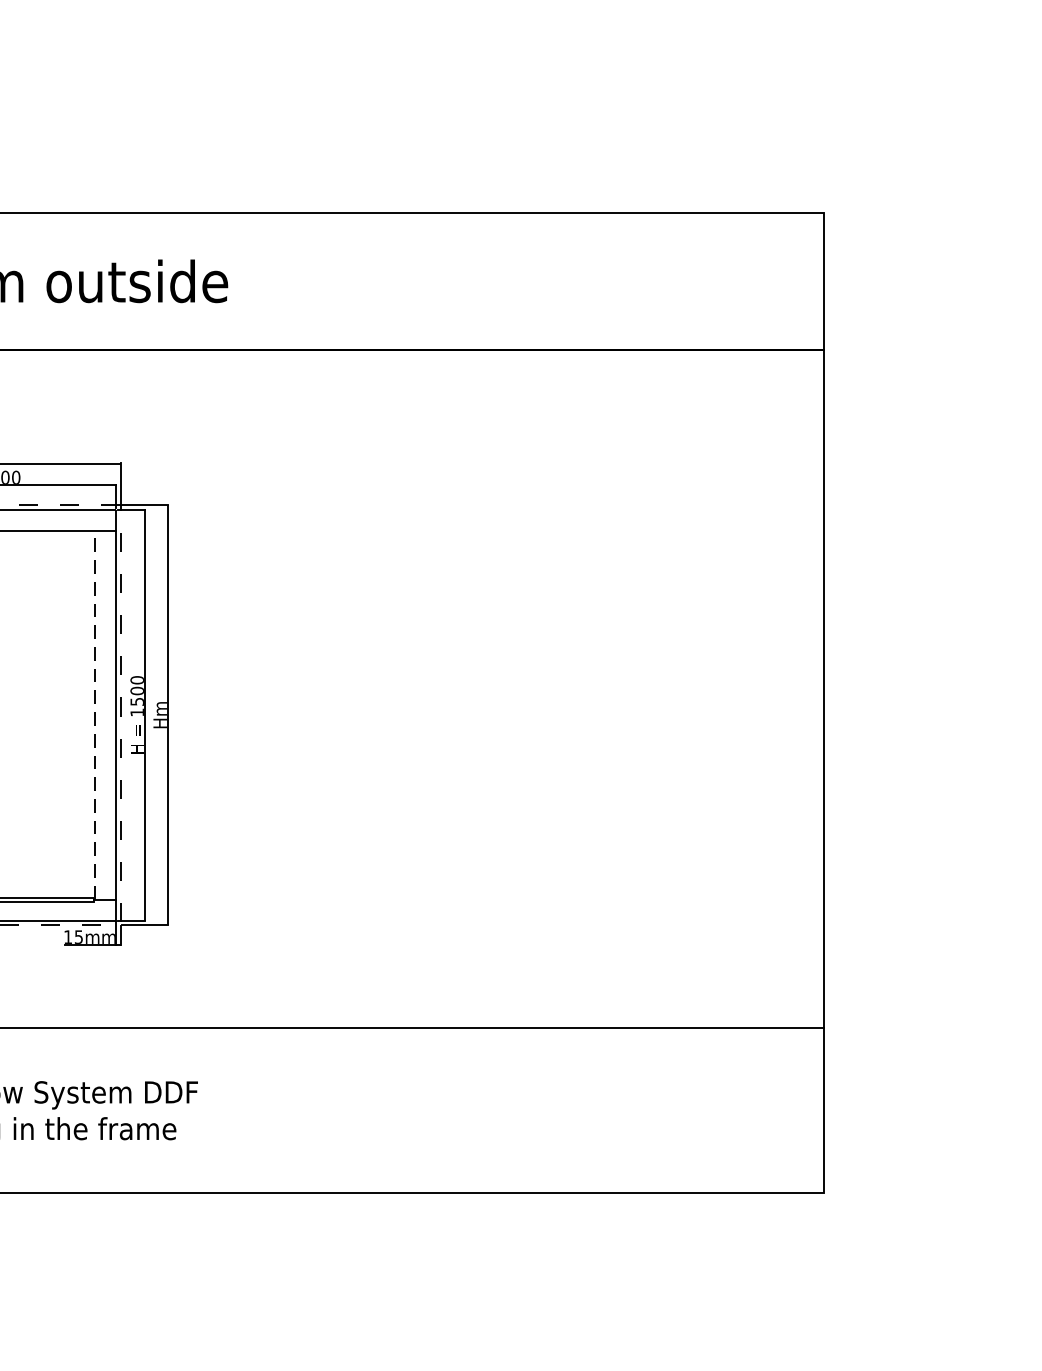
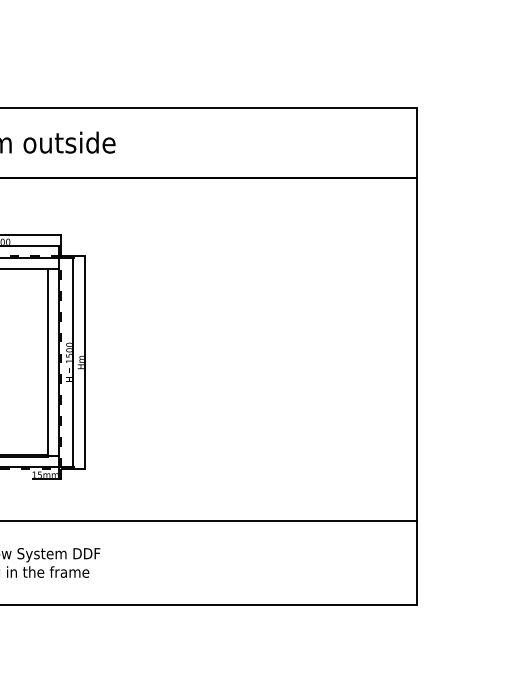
line: (95, 715) -> (48, 362), dashed -> solid

